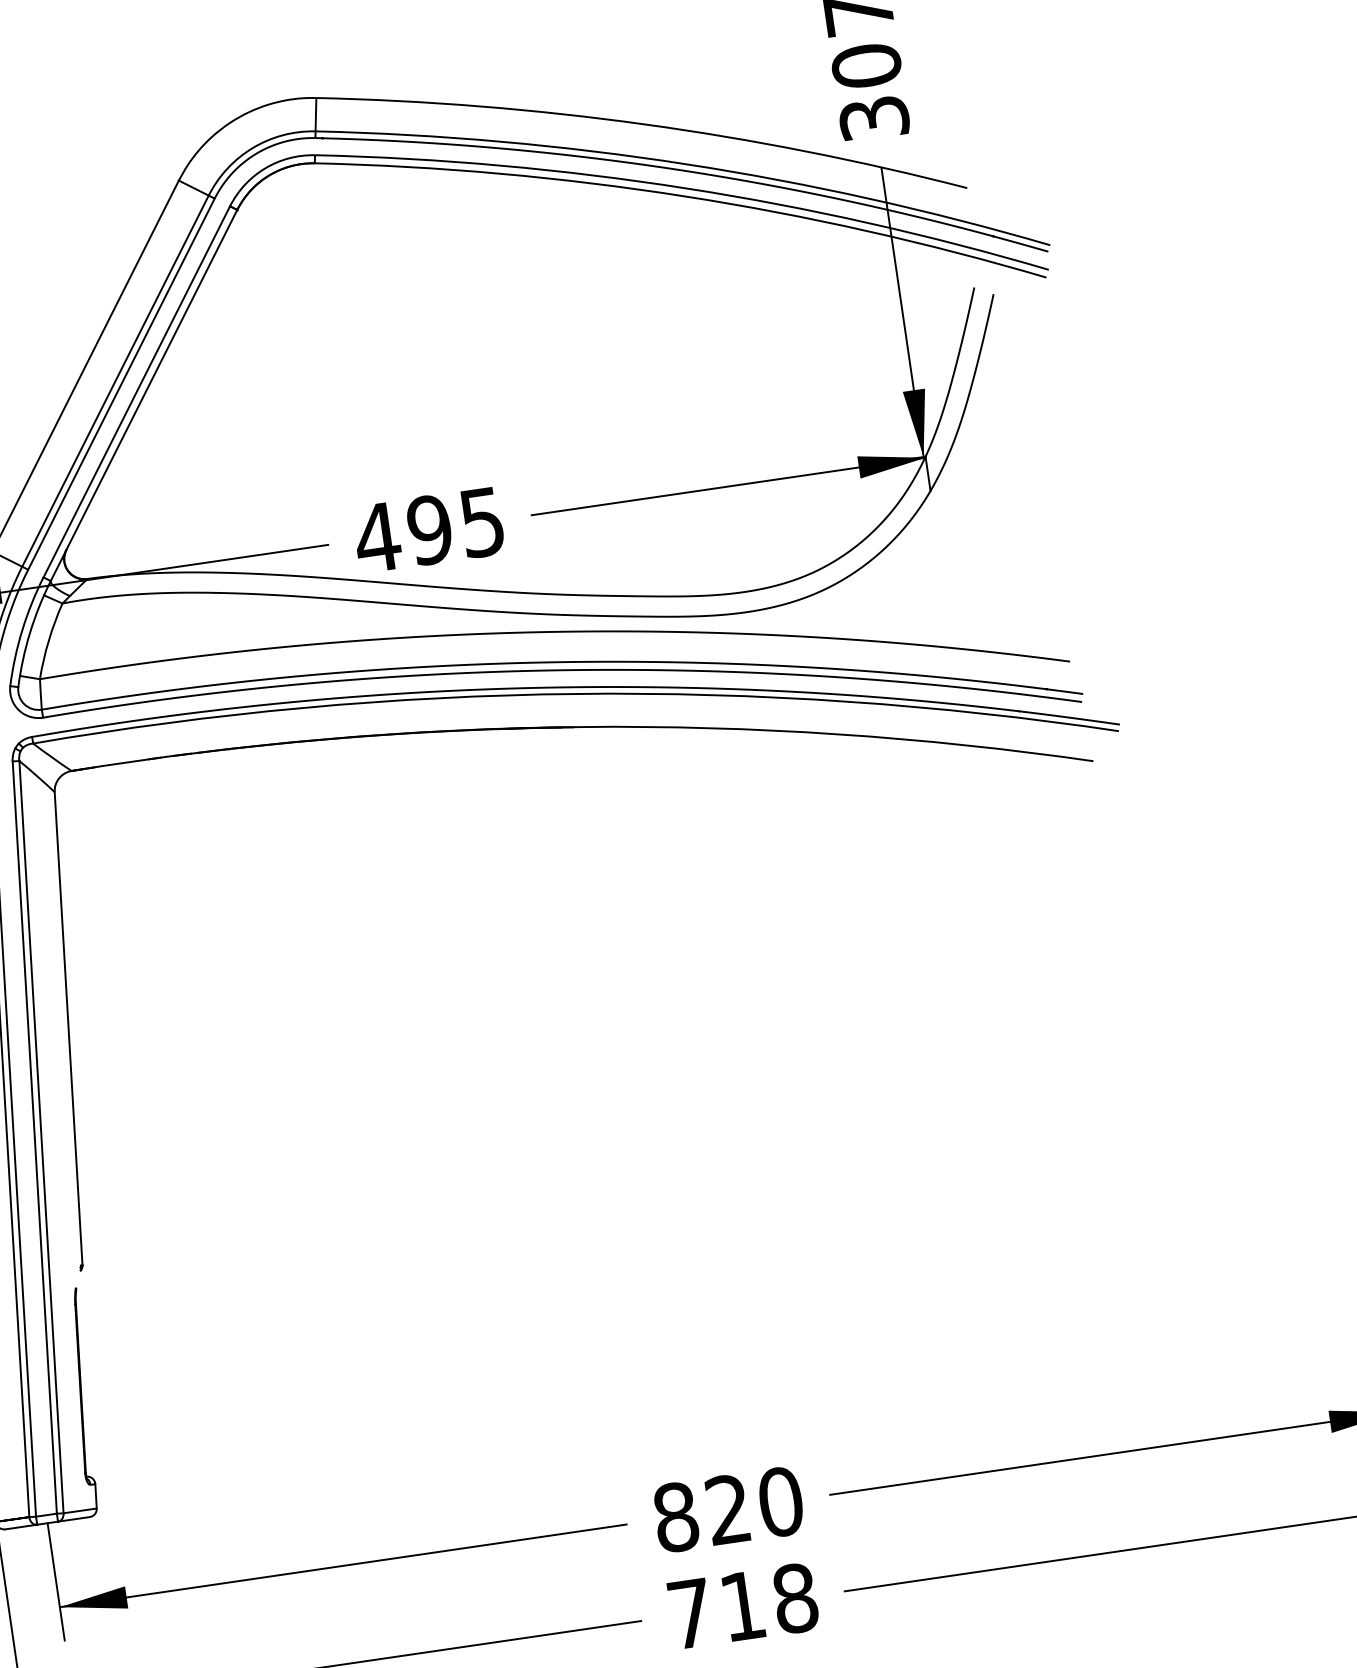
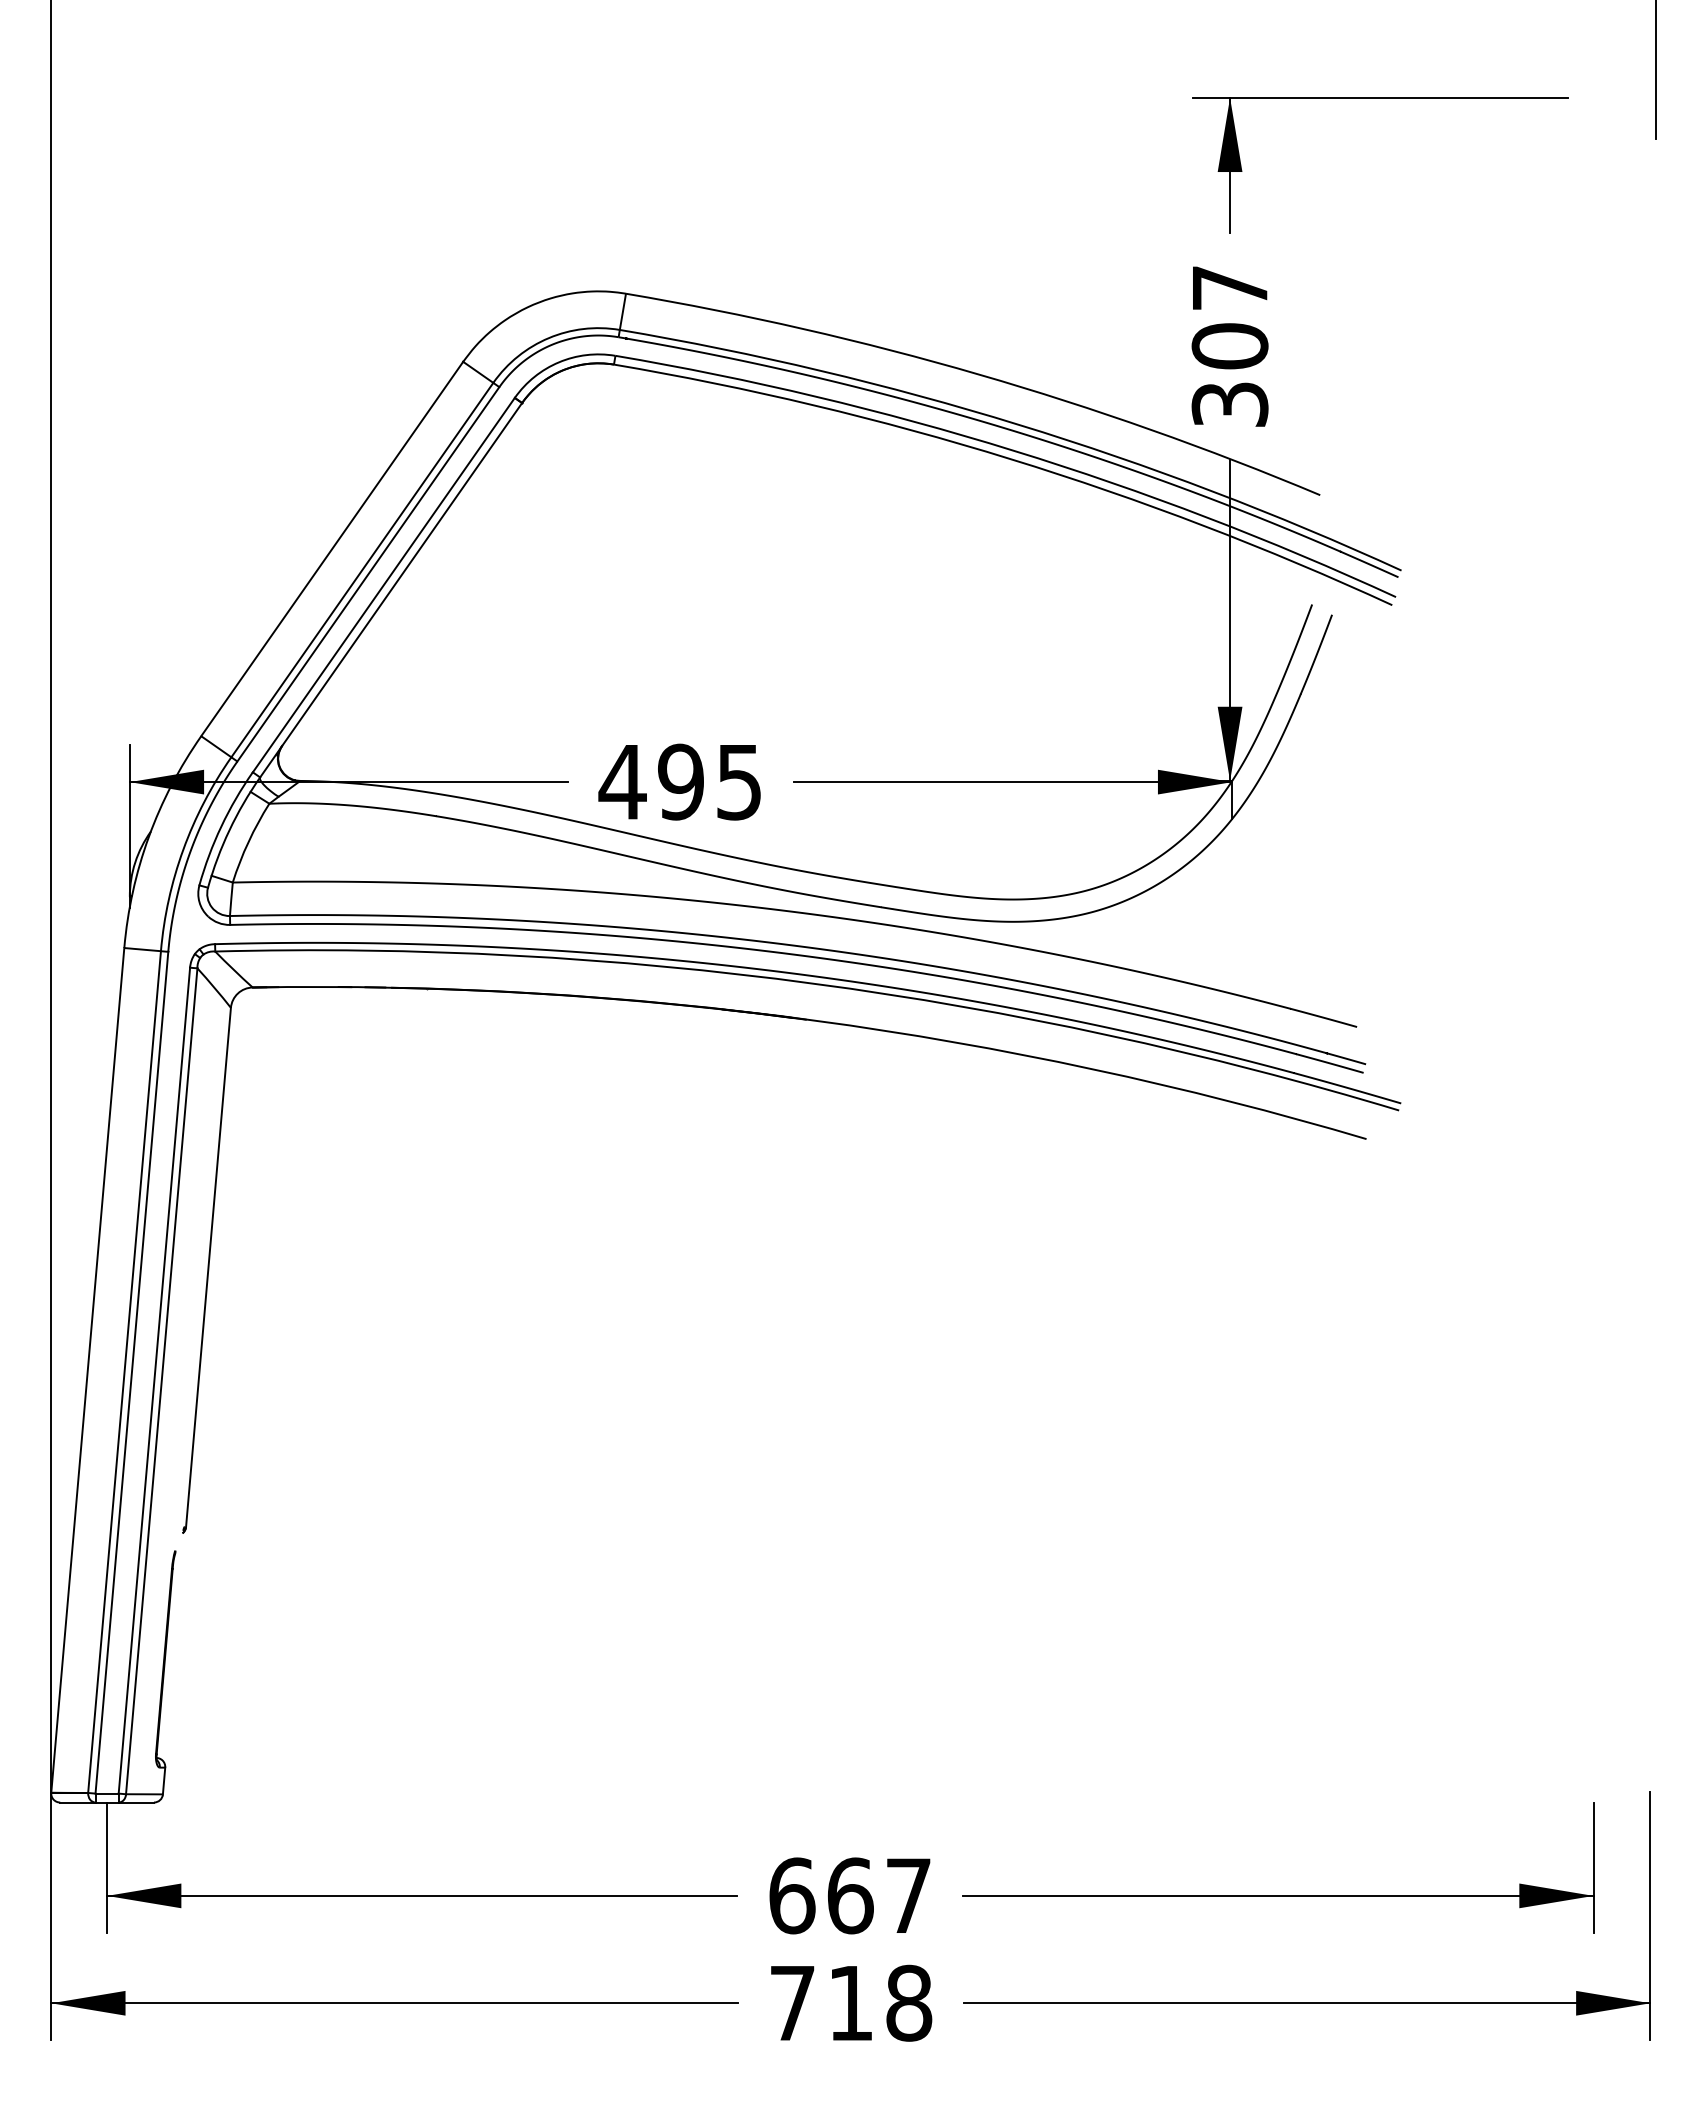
text: (728, 1509) -> (850, 1895), 820 -> 667

